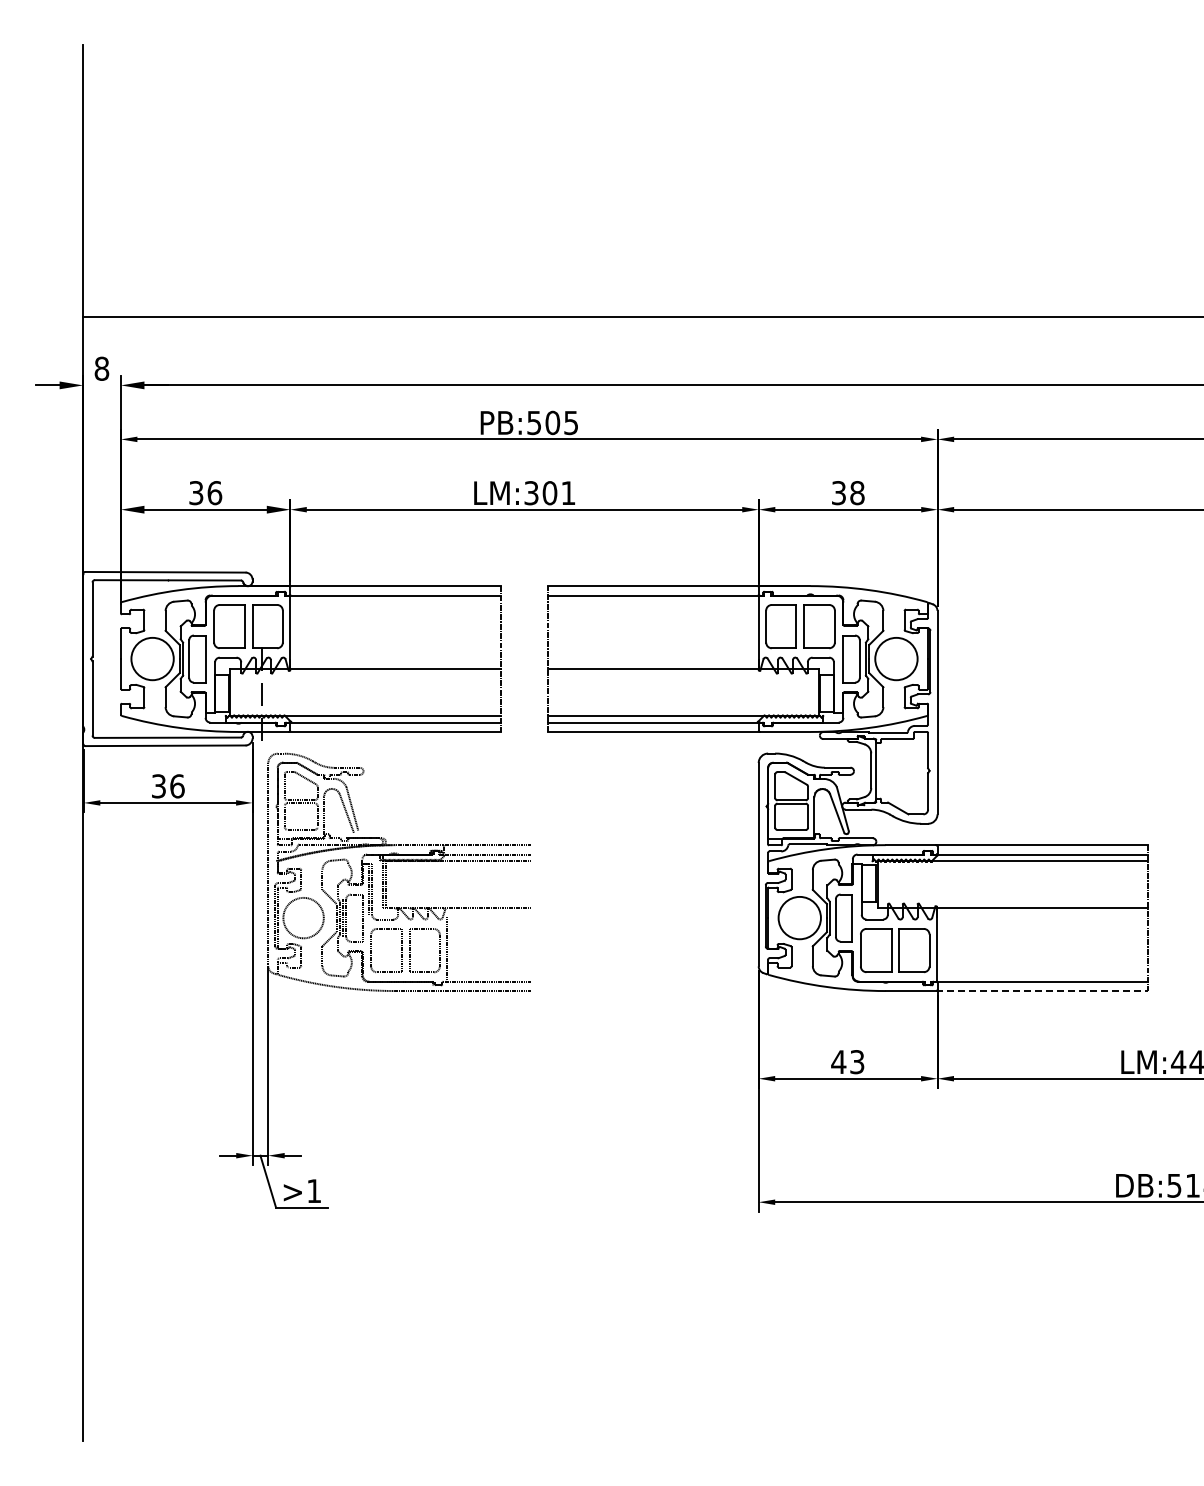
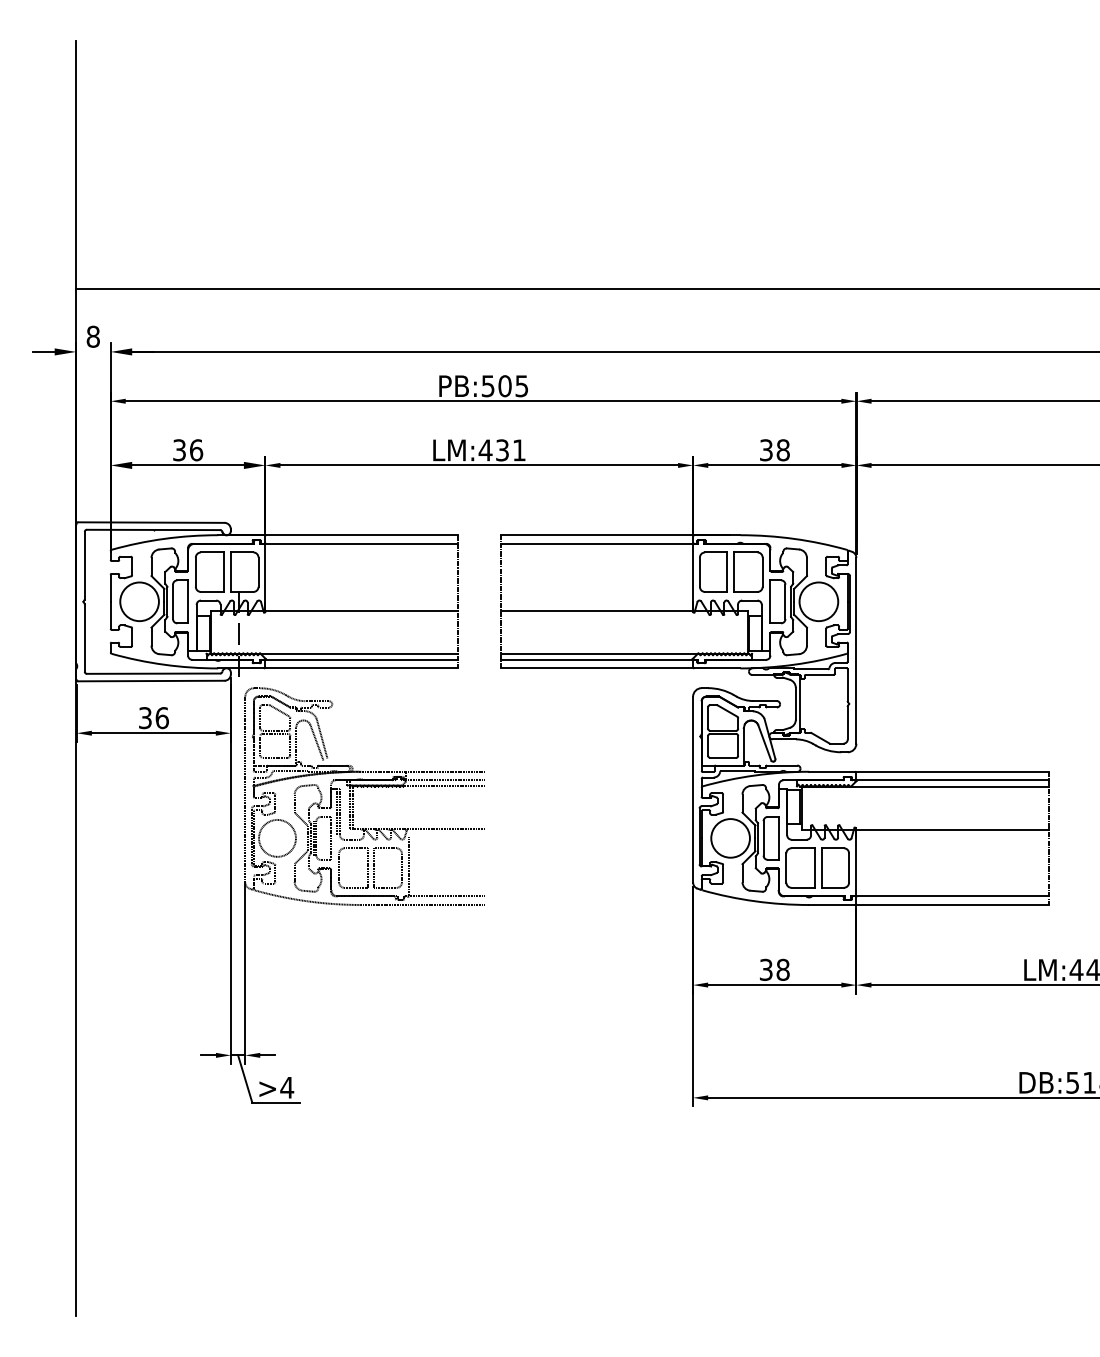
text: (540, 493) -> (493, 450), LM:301 -> LM:431
line: (1042, 991) -> (952, 905), dashed -> solid
text: (847, 1062) -> (774, 970), 43 -> 38
text: (313, 1190) -> (286, 1087), >1 -> >4

